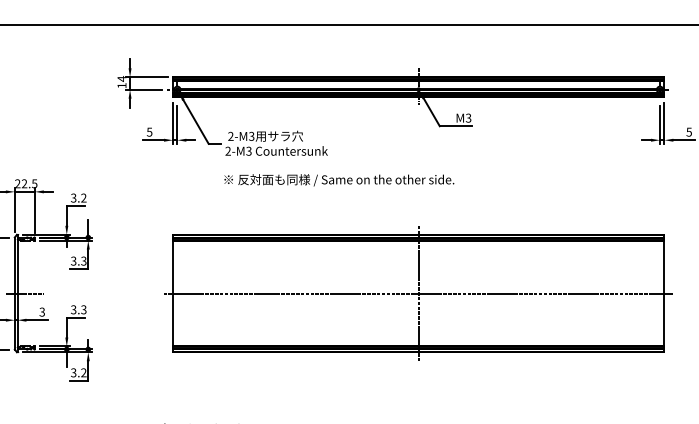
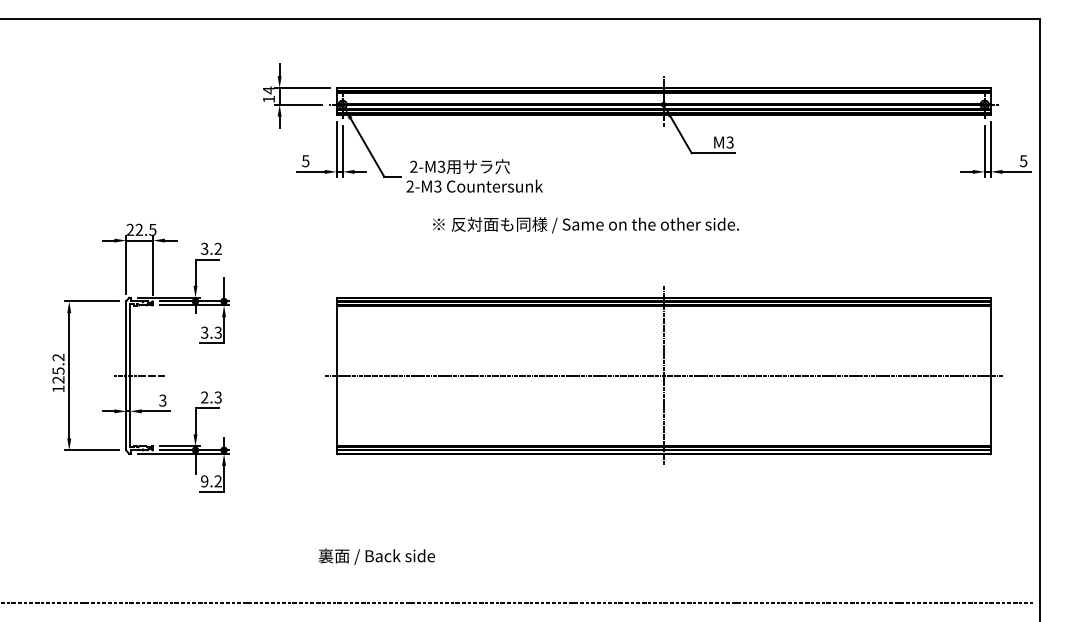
text: (338, 180) -> (585, 225), moved
text: (73, 309) -> (204, 397), 3.3 -> 2.3
text: (73, 372) -> (204, 481), 3.2 -> 9.2

